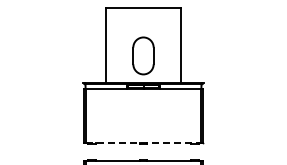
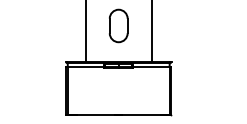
part: (143, 55) -> (118, 25), moved
line: (143, 142) -> (118, 114), dashed -> solid

